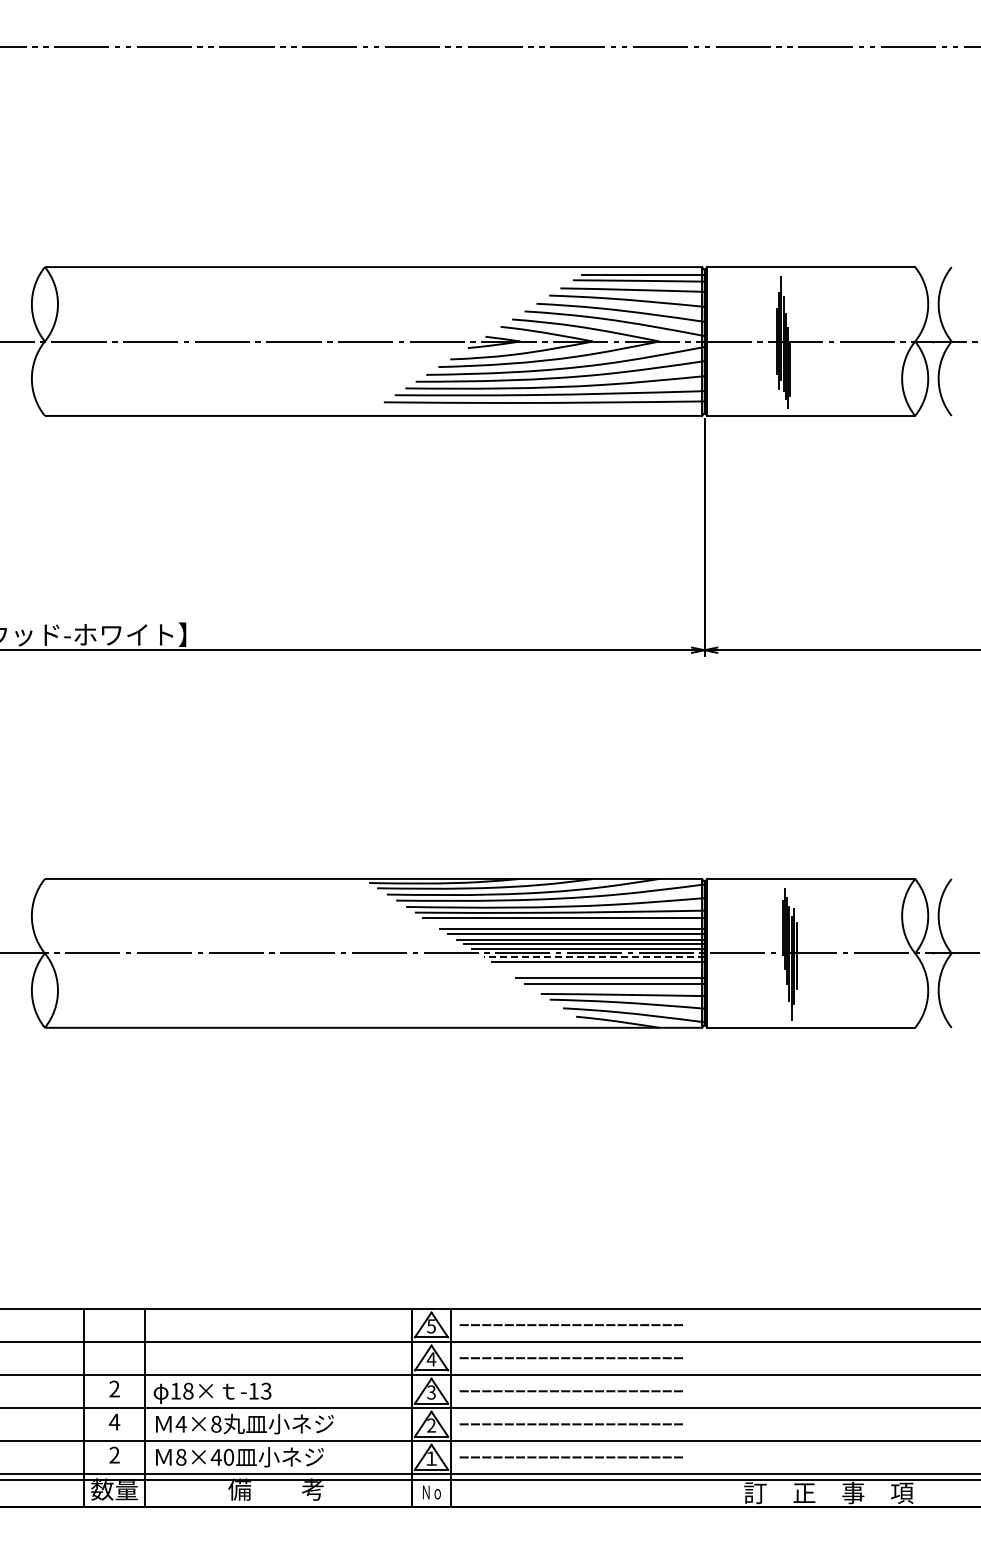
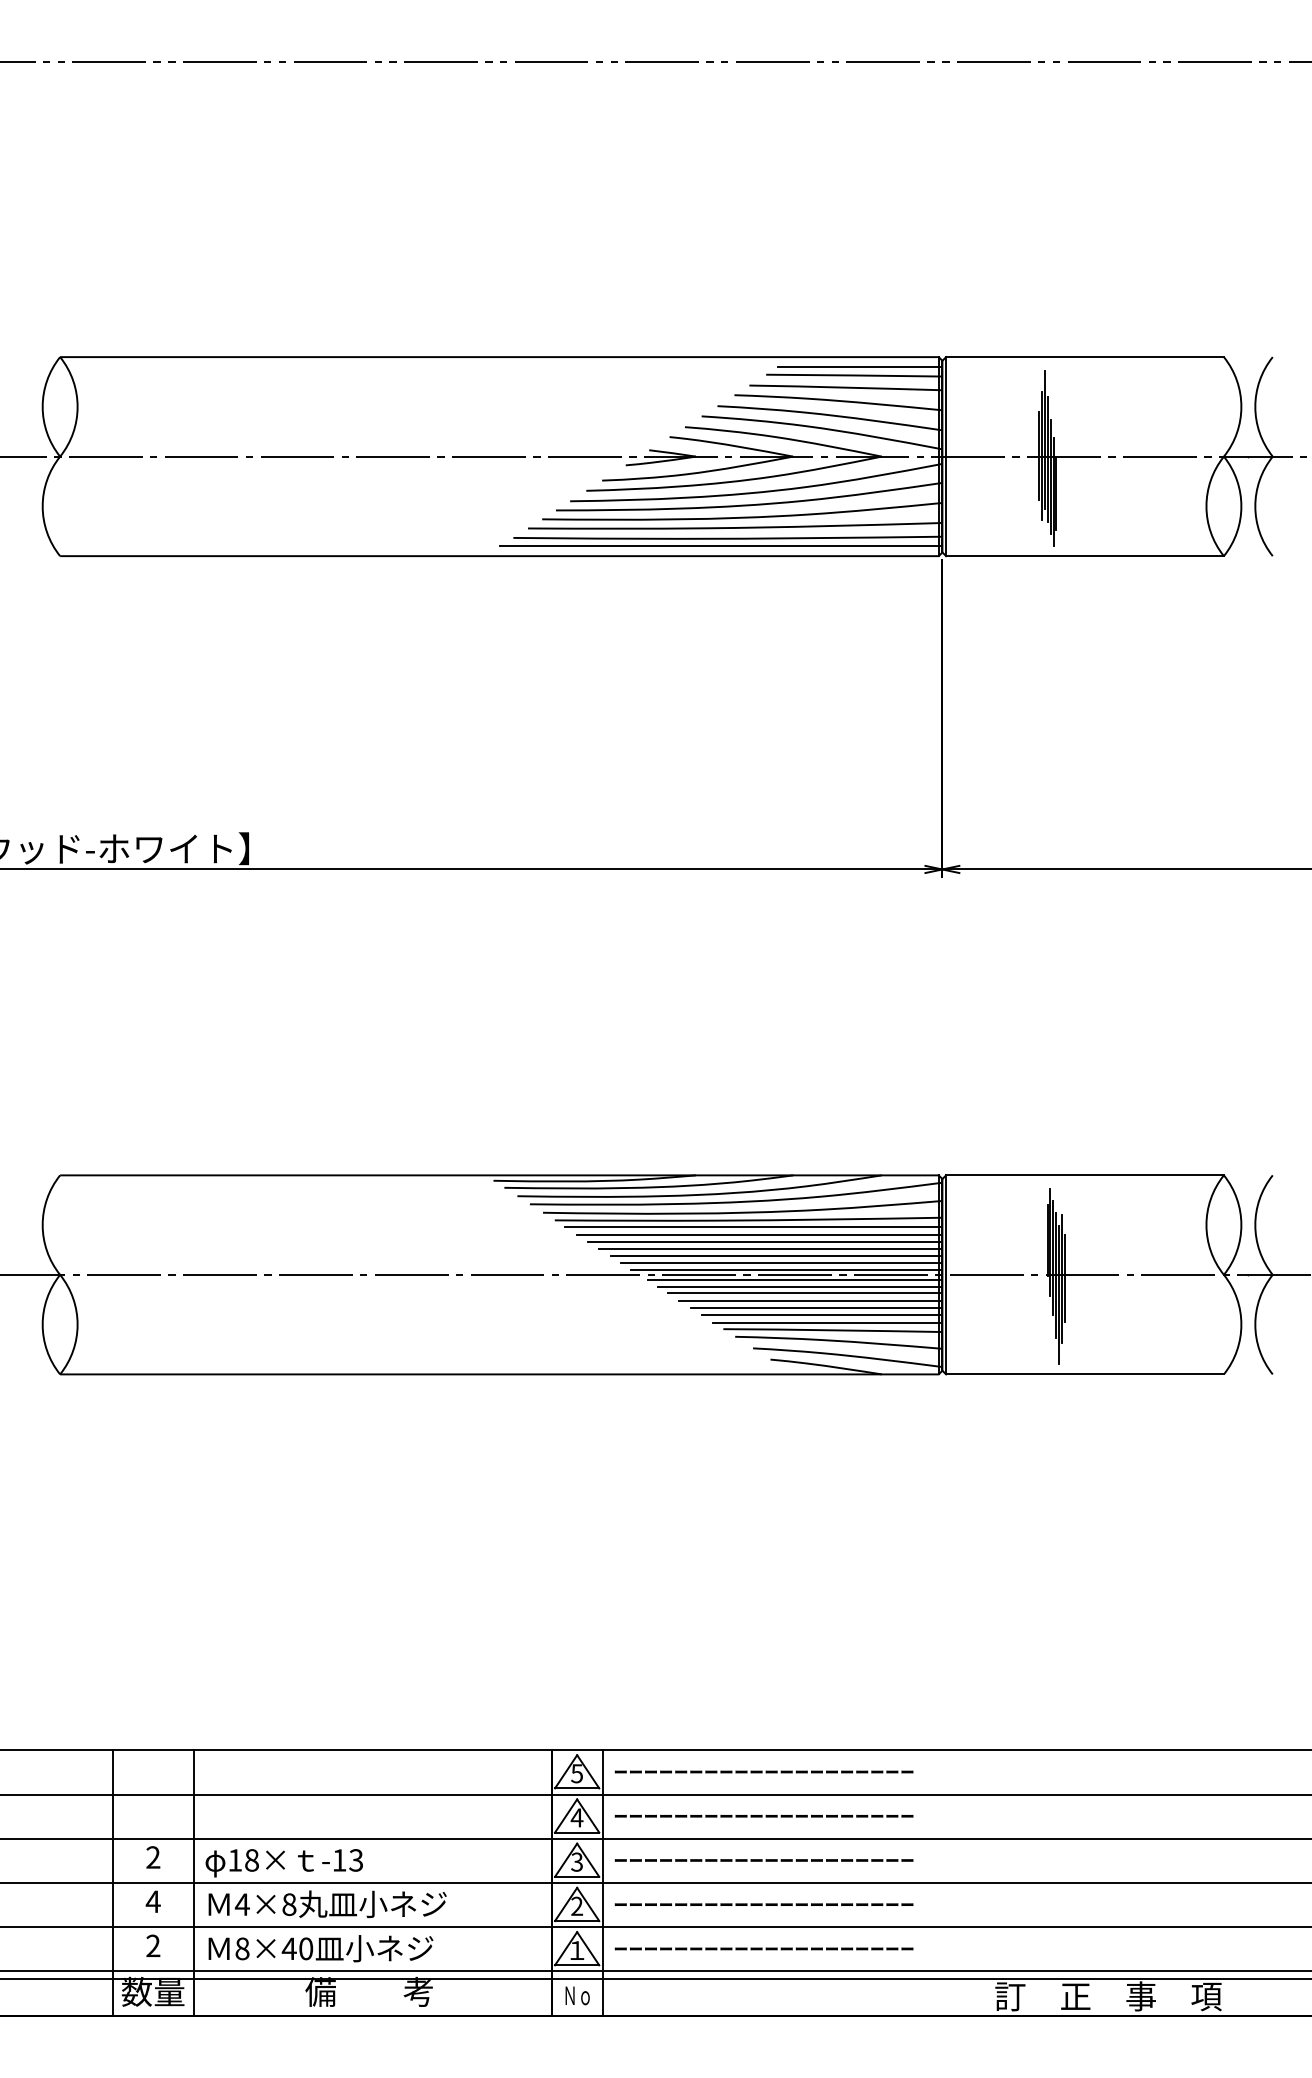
line: (539, 408) -> (721, 546), added
line: (567, 923) -> (758, 1234), added
line: (593, 957) -> (793, 1280), dashed -> solid
line: (601, 967) -> (804, 1293), added
line: (605, 972) -> (809, 1300), added
line: (618, 989) -> (827, 1323), added

